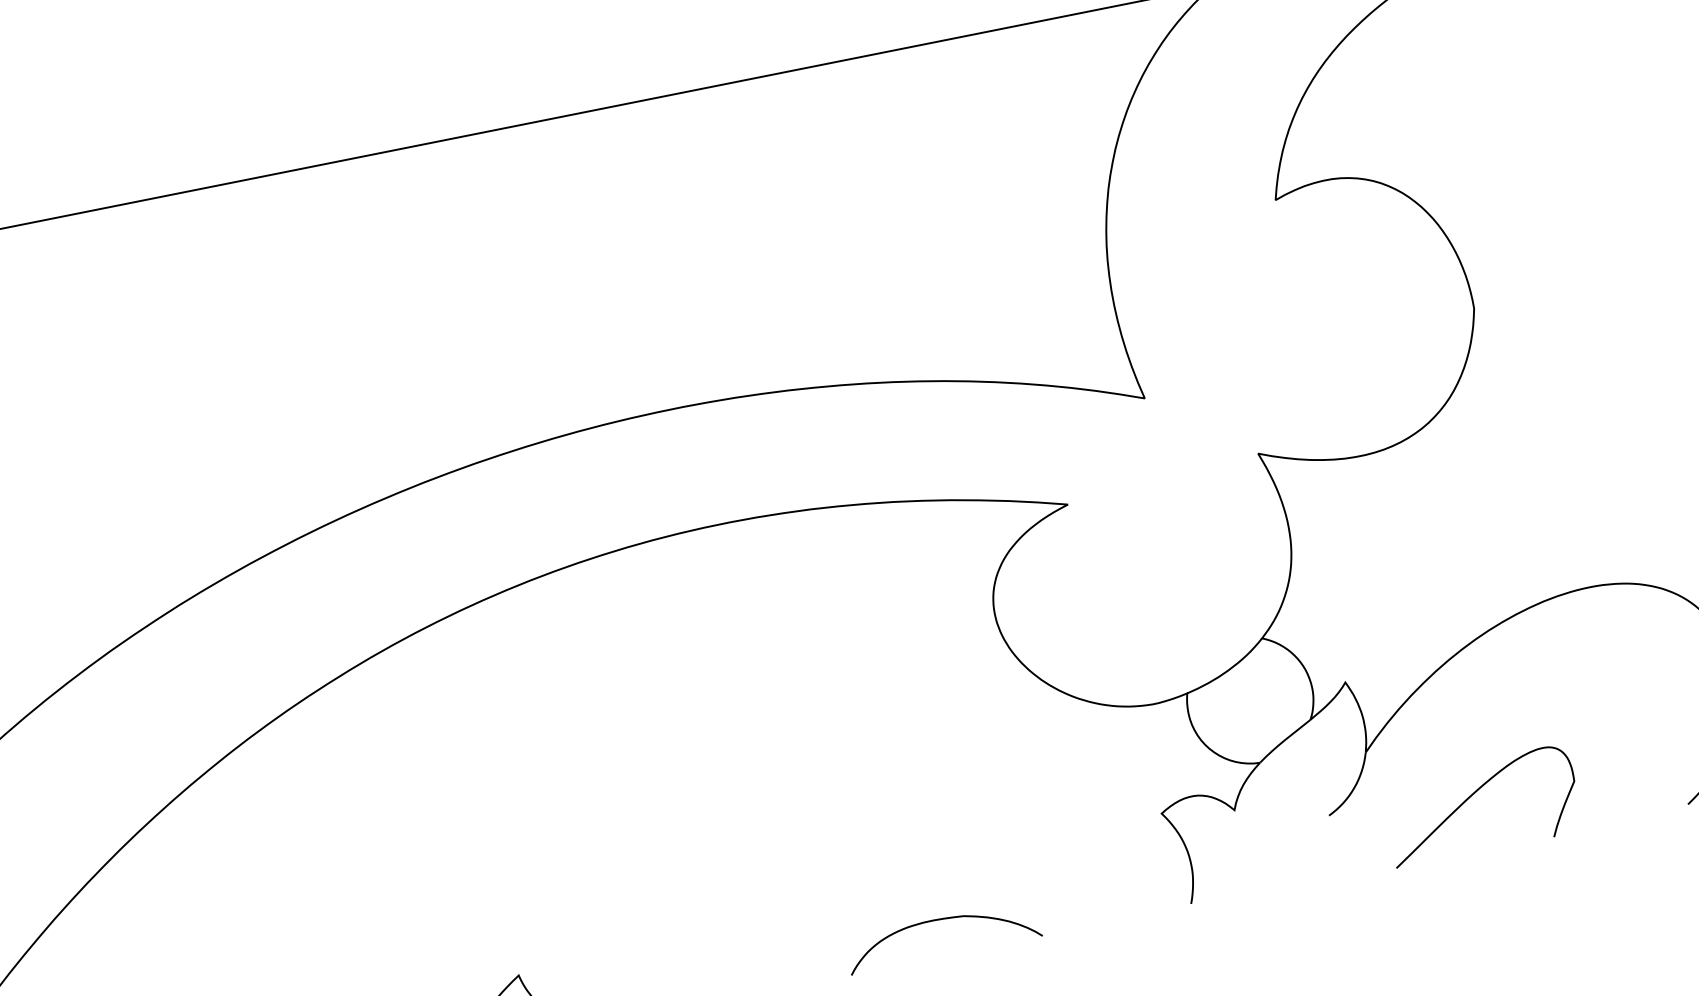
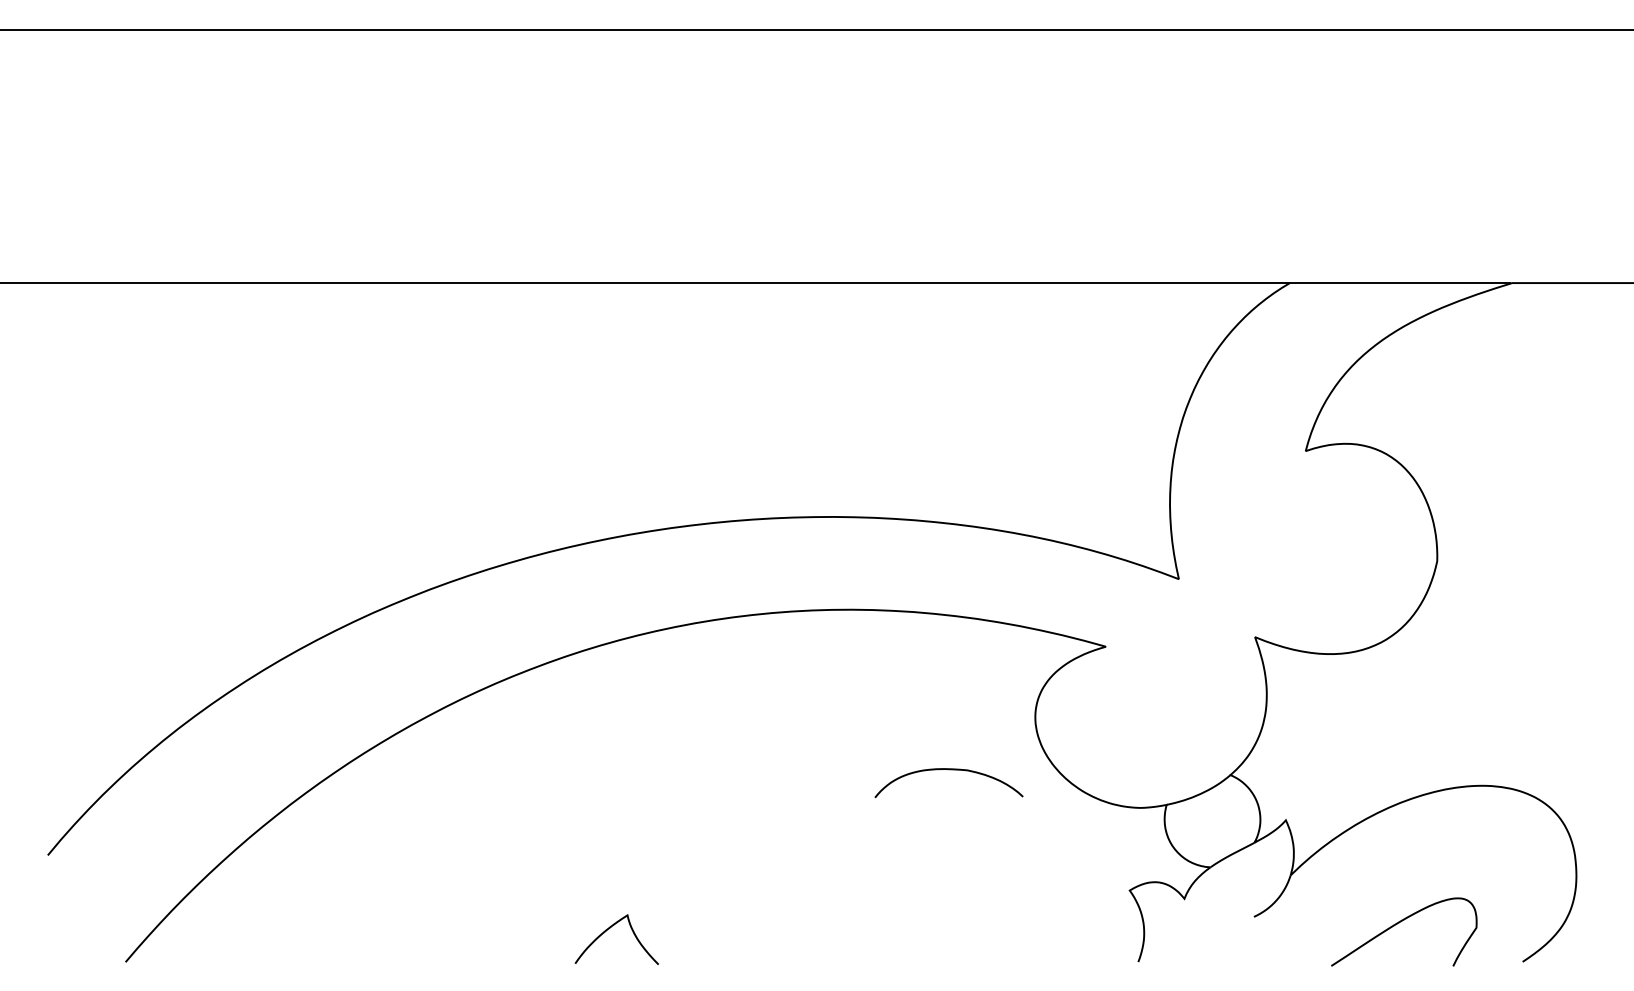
curve: (1473, 795) -> (1399, 923), moved
curve: (939, 921) -> (948, 770), moved

